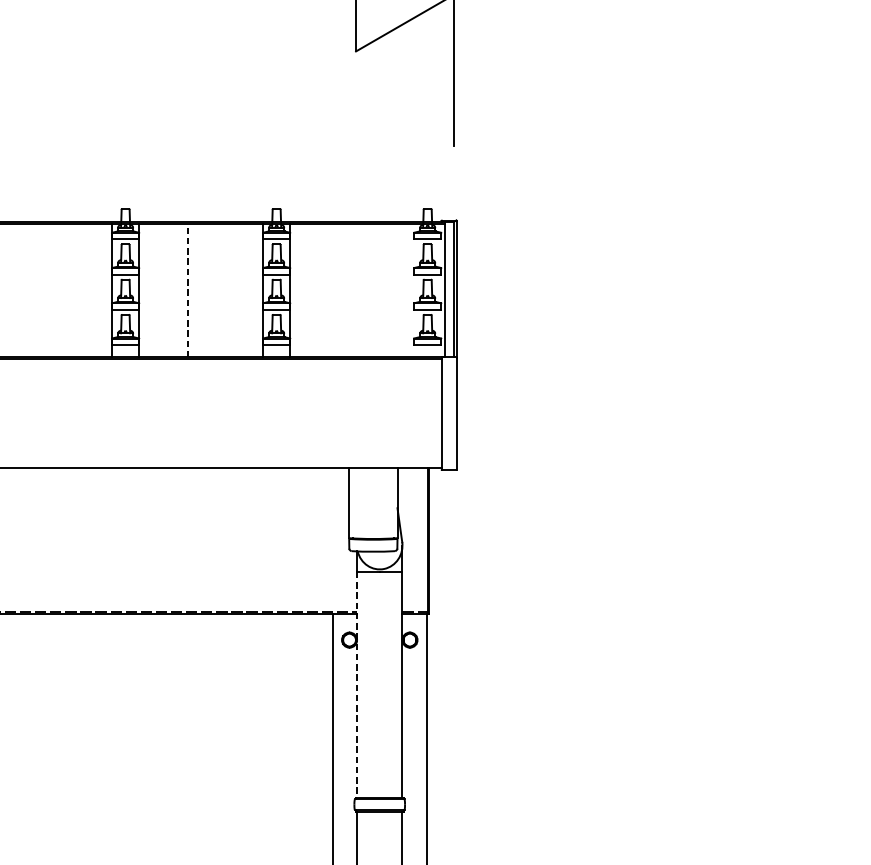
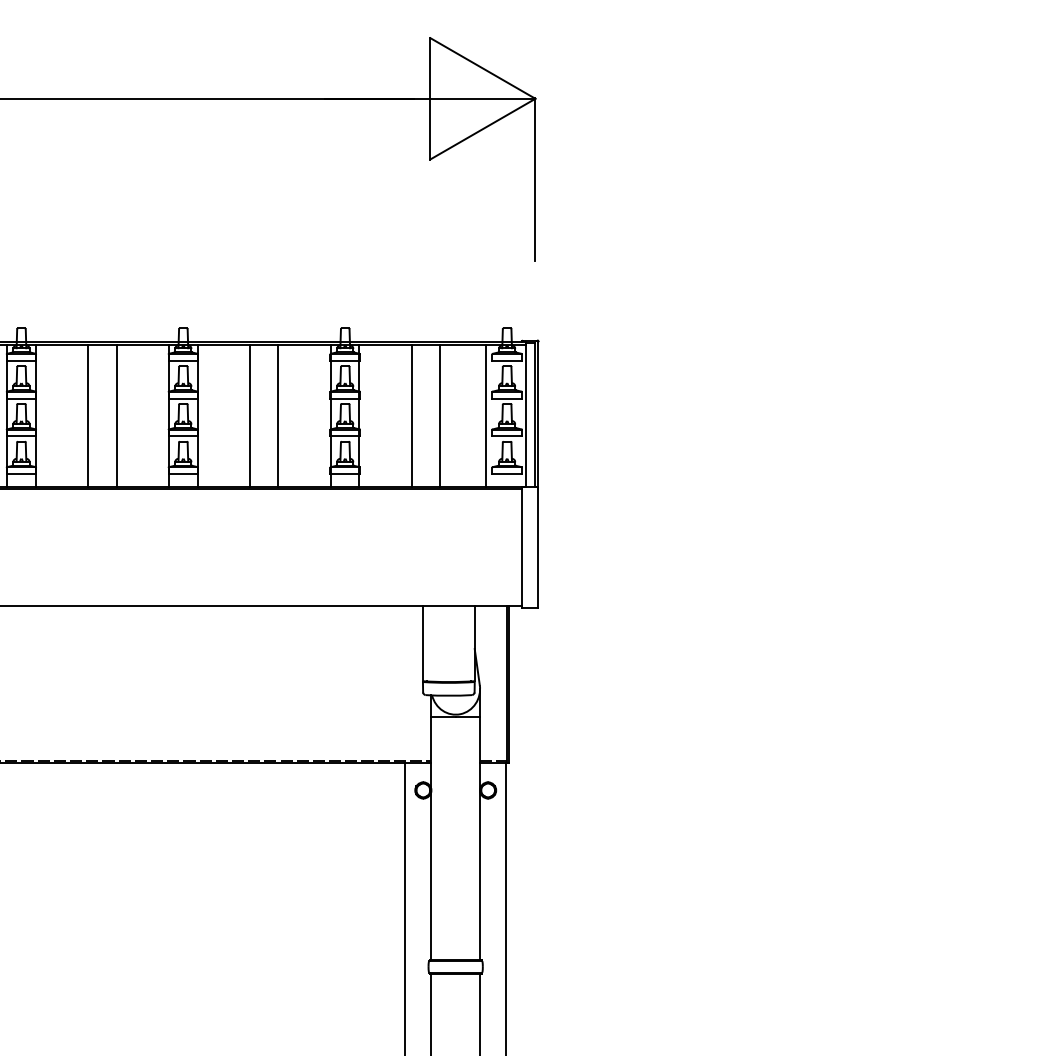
line: (37, 290) -> (88, 415), added
line: (63, 290) -> (116, 415), added
line: (188, 290) -> (250, 415), dashed -> solid
line: (214, 290) -> (278, 415), added
line: (339, 290) -> (412, 415), added
line: (365, 290) -> (440, 415), added
line: (407, 290) -> (485, 415), added
line: (357, 684) -> (431, 838), dashed -> solid

